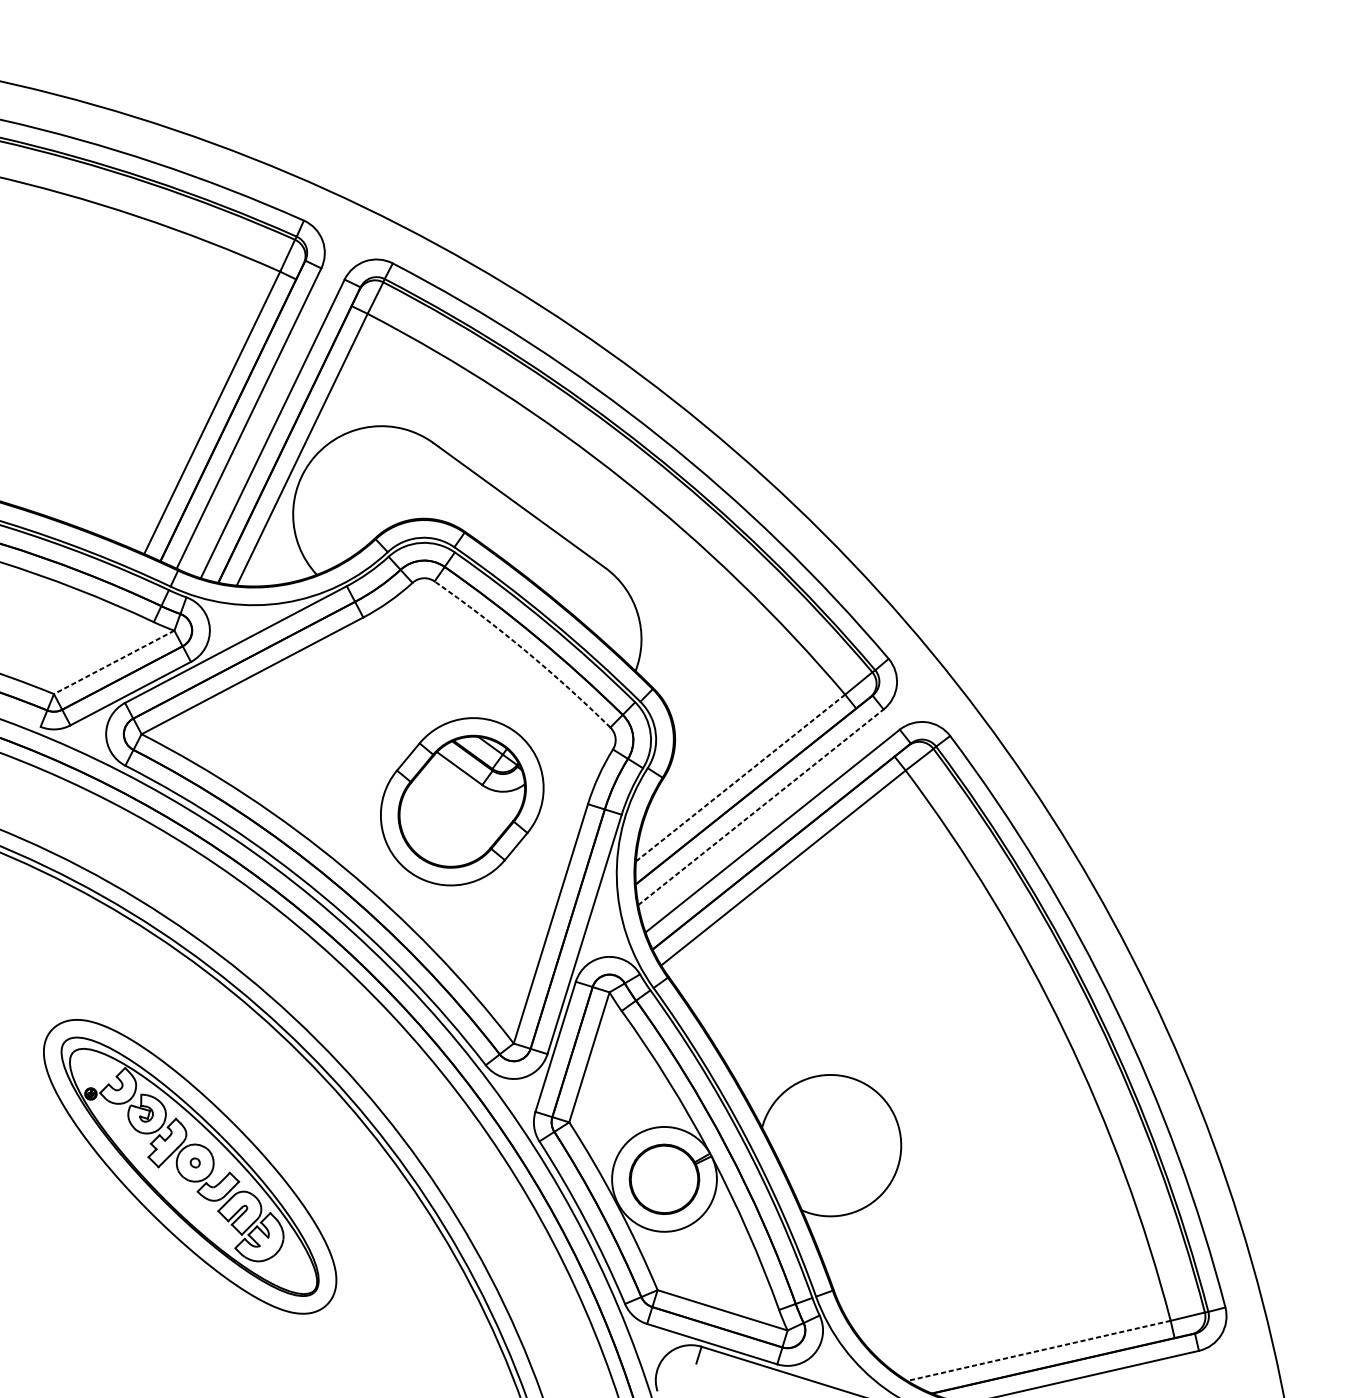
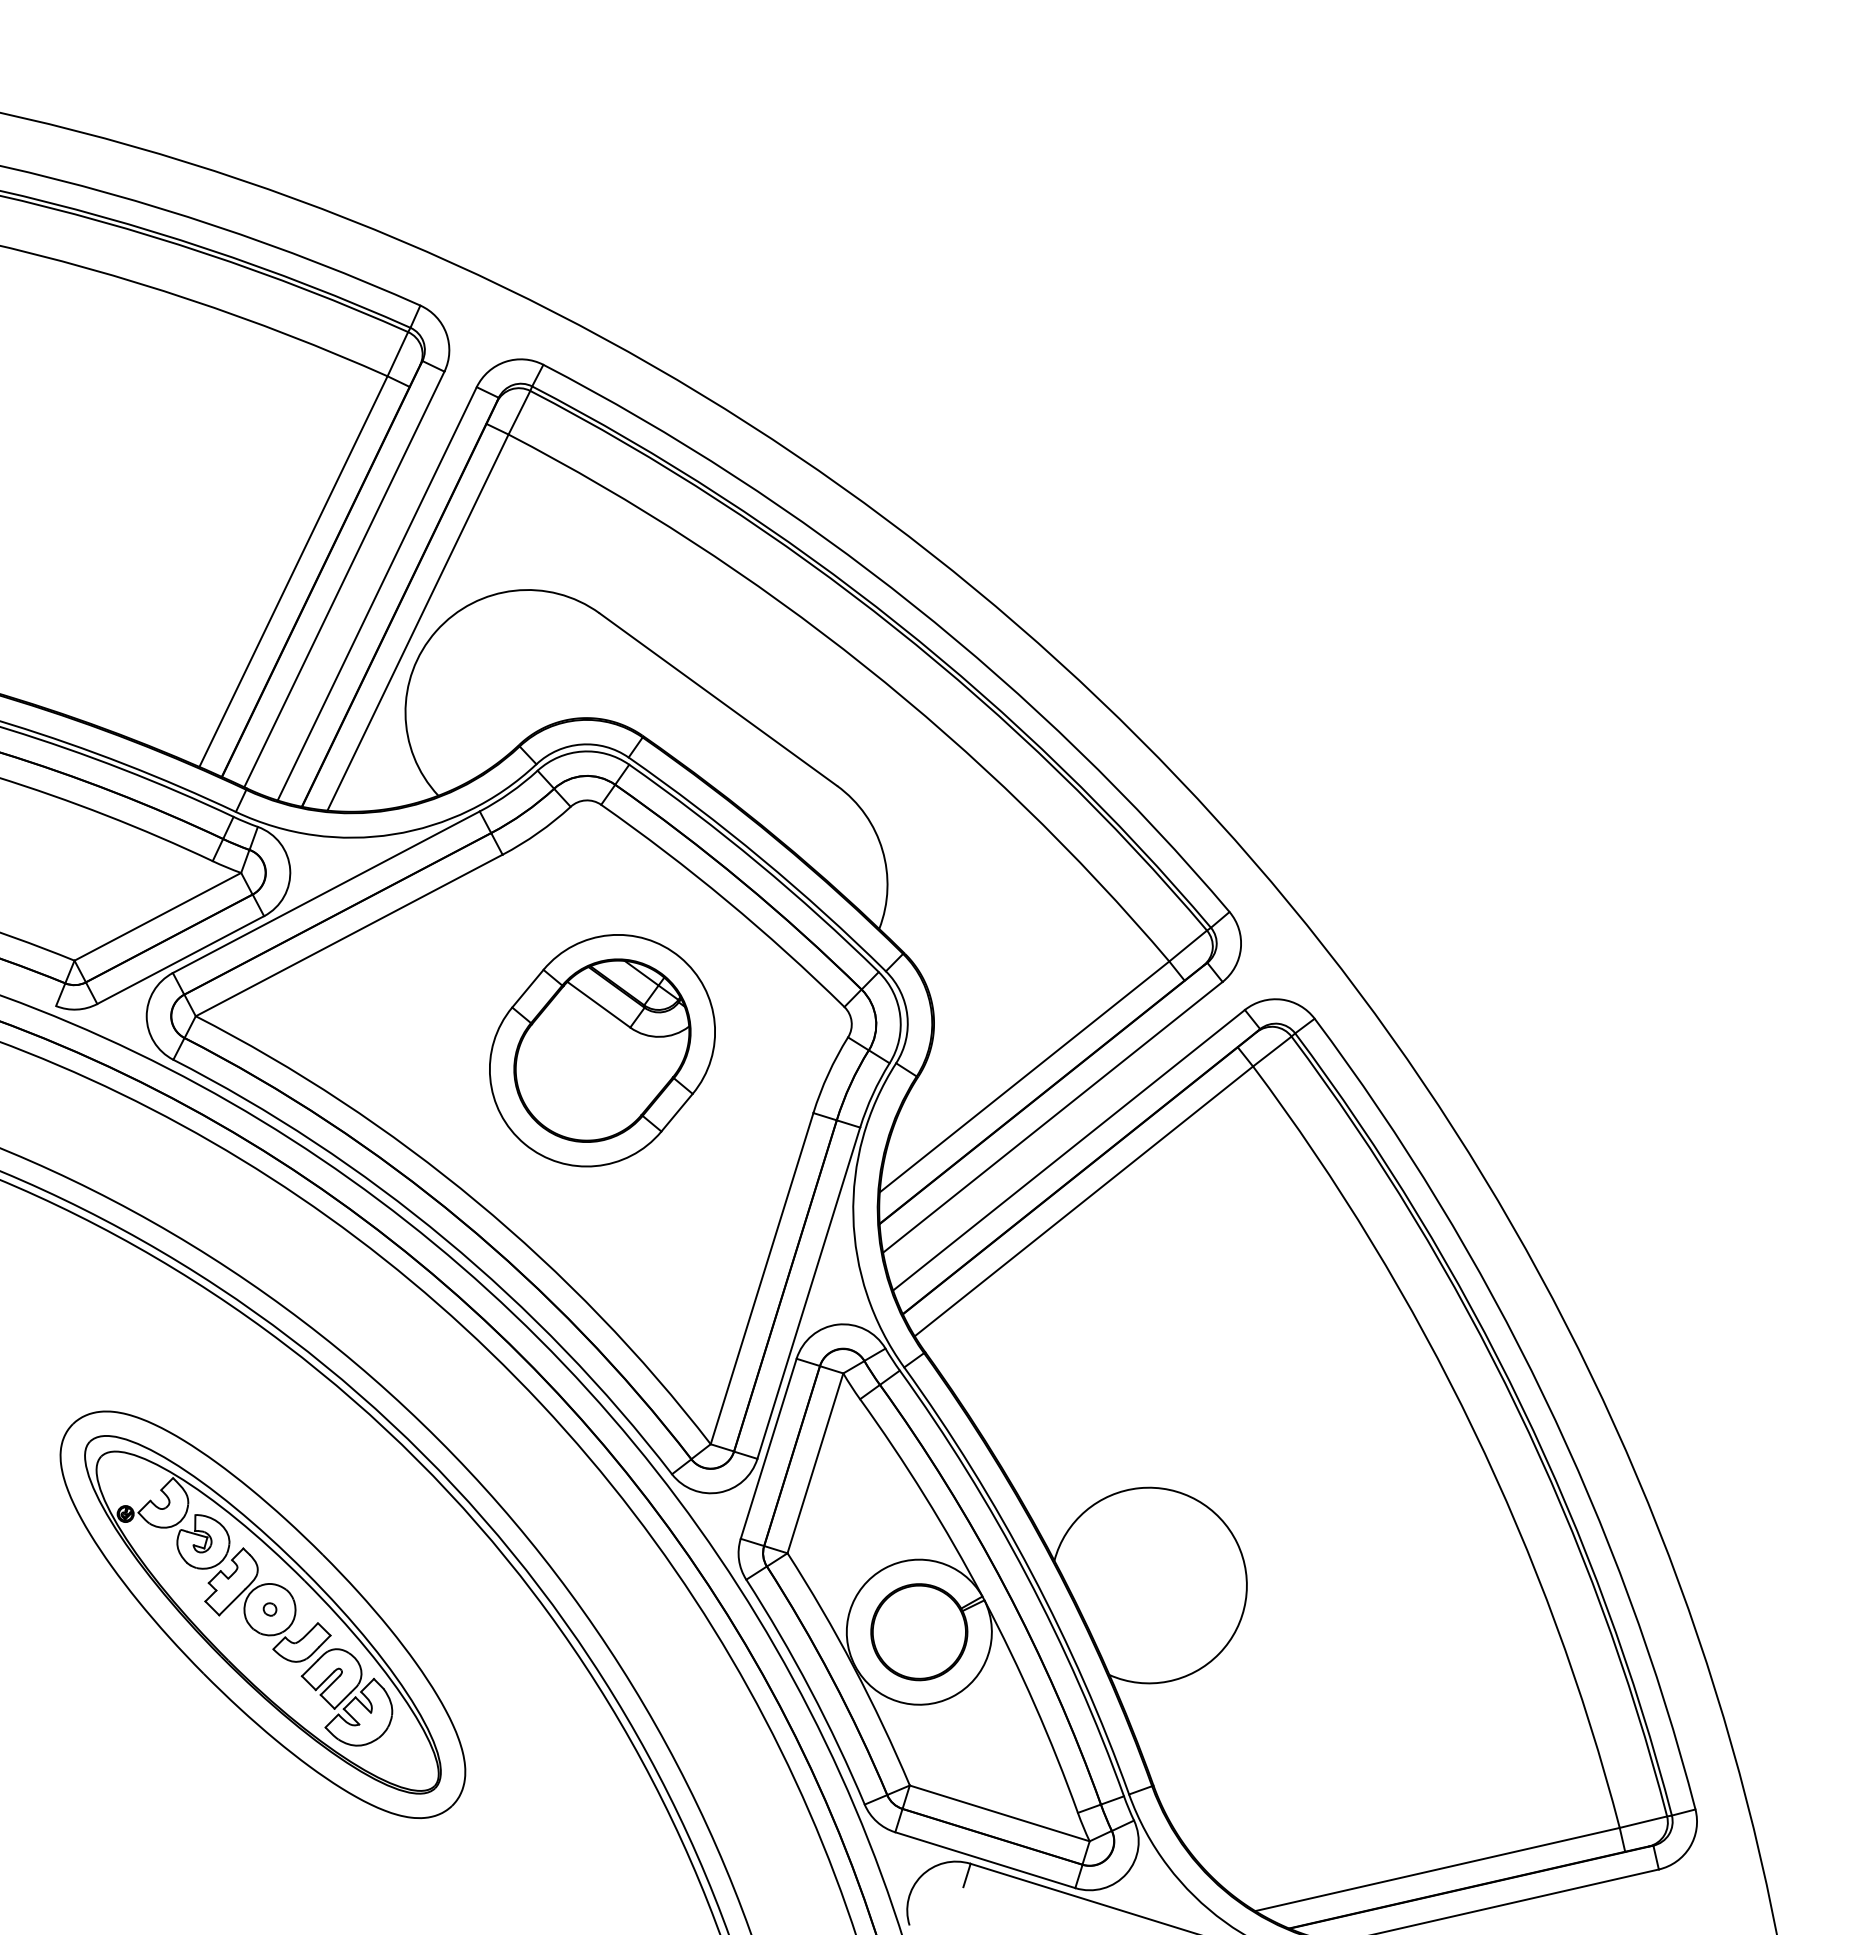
arc: (525, 650) -> (727, 900), dashed -> solid
line: (113, 662) -> (157, 917), dashed -> solid
line: (740, 778) -> (1024, 1077), dashed -> solid
part: (462, 801) -> (602, 1050), moved
line: (761, 807) -> (1053, 1117), dashed -> solid
line: (1038, 1350) -> (1437, 1869), dashed -> solid

